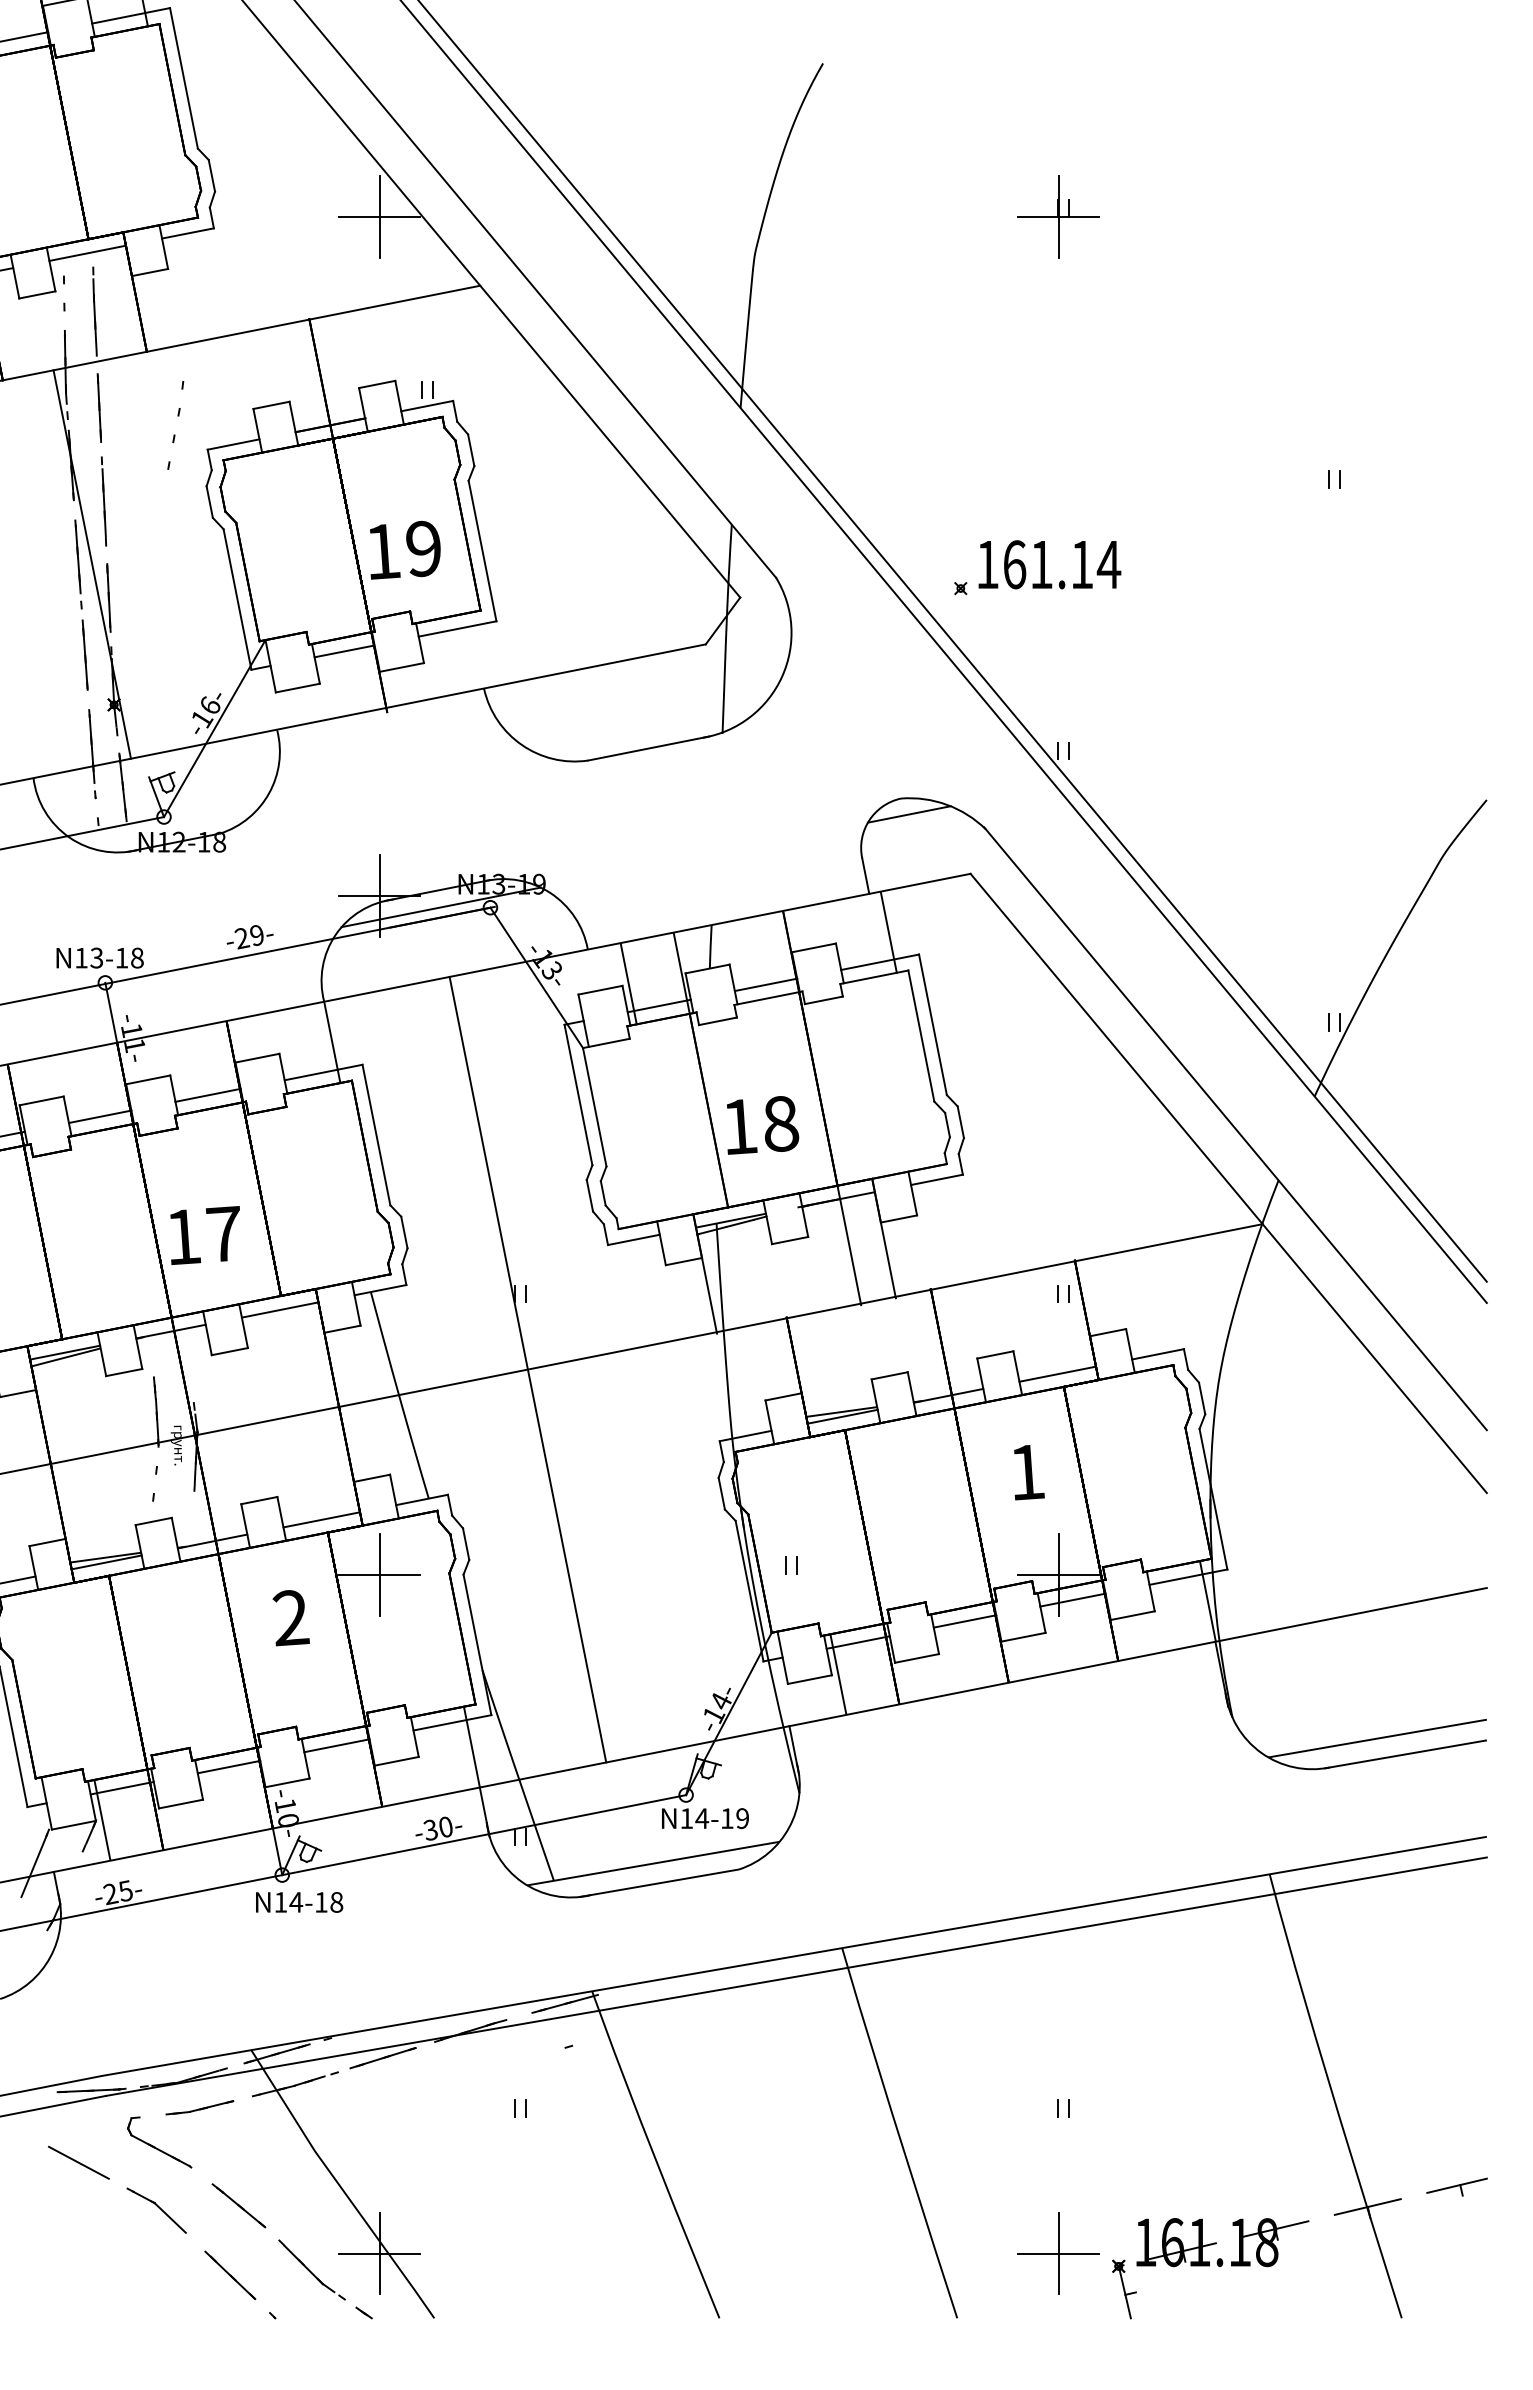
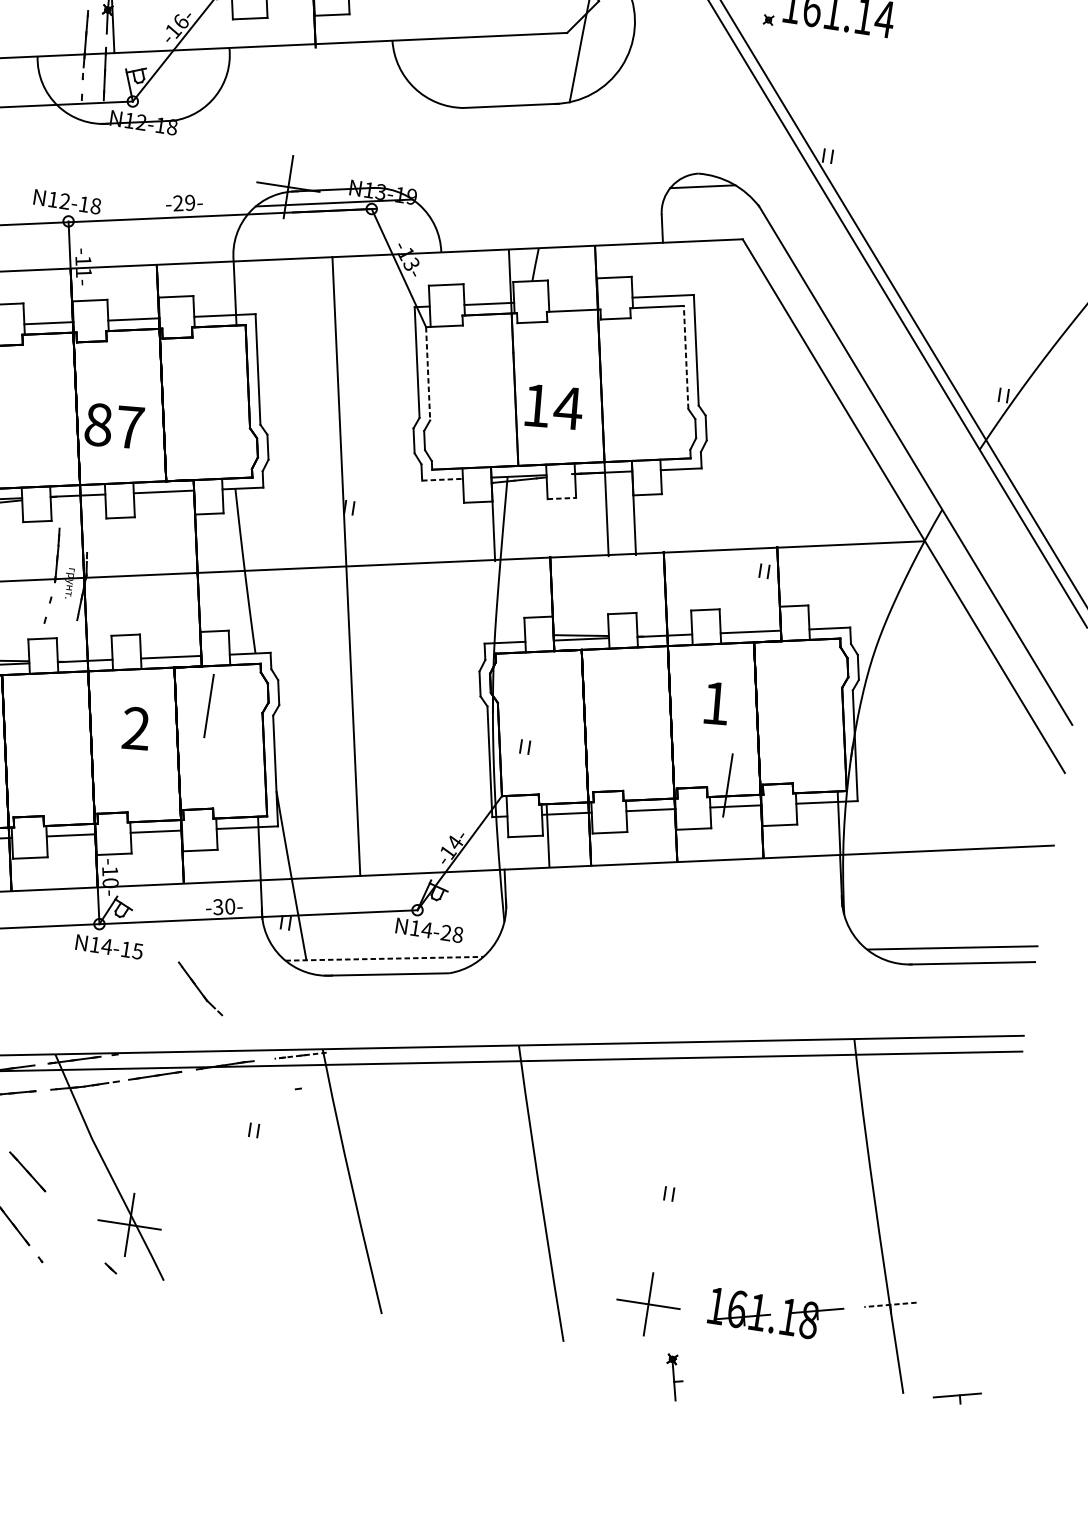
line: (888, 932) -> (673, 274), removed
text: (96, 958) -> (64, 201), N13-18 -> N12-18
line: (628, 984) -> (468, 283), removed
line: (765, 984) -> (573, 299), removed
line: (921, 1036) -> (686, 357), solid -> dashed
line: (594, 1107) -> (427, 373), solid -> dashed
text: (781, 1123) -> (568, 408), 18 -> 14
text: (184, 1237) -> (99, 425), 17 -> 87
line: (634, 1239) -> (443, 479), solid -> dashed
line: (790, 1240) -> (562, 498), solid -> dashed
line: (379, 1574) -> (208, 705), removed
line: (1058, 1574) -> (727, 785), removed
text: (735, 1818) -> (452, 933), N14-19 -> N14-28
line: (653, 1863) -> (384, 958), solid -> dashed
text: (336, 1902) -> (137, 951), N14-18 -> N14-15
line: (565, 2003) -> (300, 1055), solid -> dashed
part: (1456, 2186) -> (956, 1395), moved
line: (1367, 2207) -> (890, 1305), solid -> dashed
part: (311, 2269) -> (200, 988), moved
part: (1124, 2289) -> (674, 1377), moved

